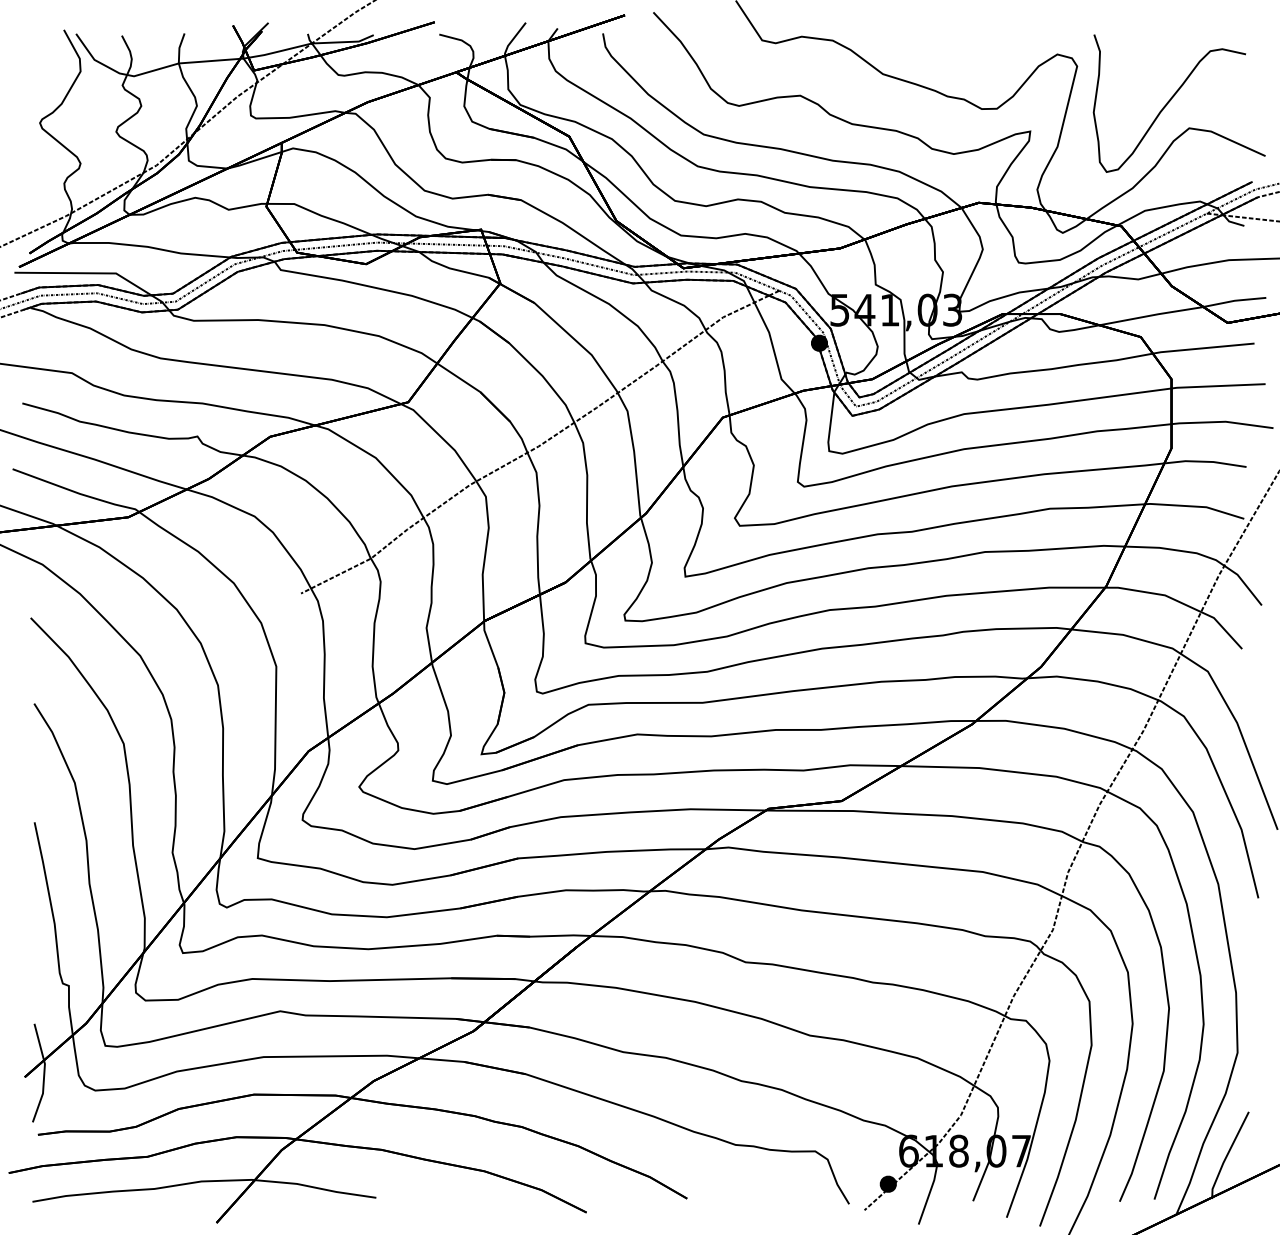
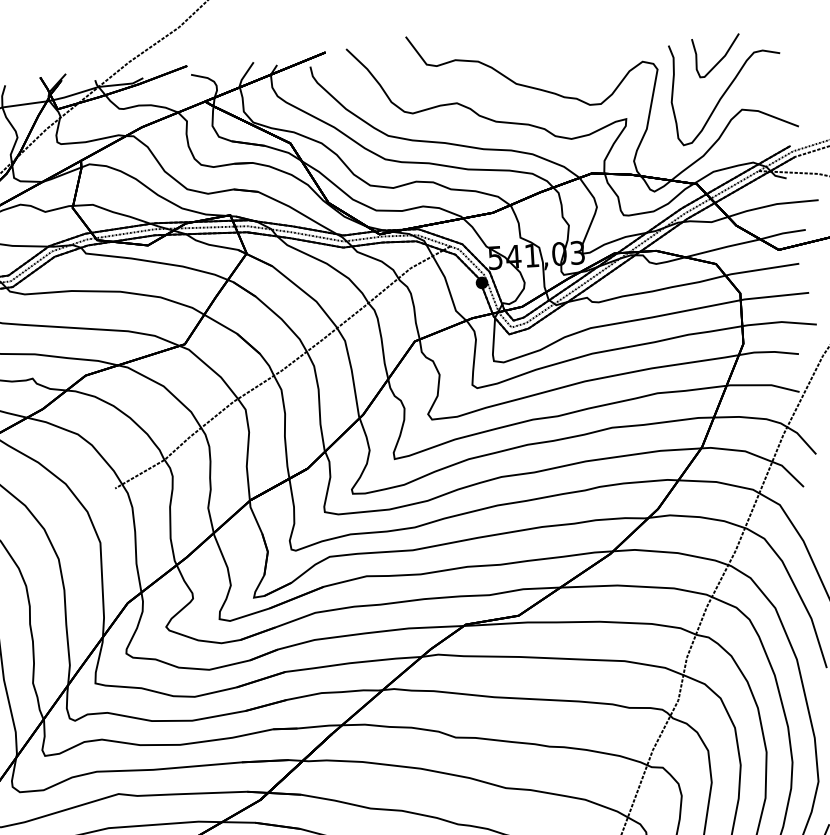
curve: (1164, 57) -> (720, 59), added

